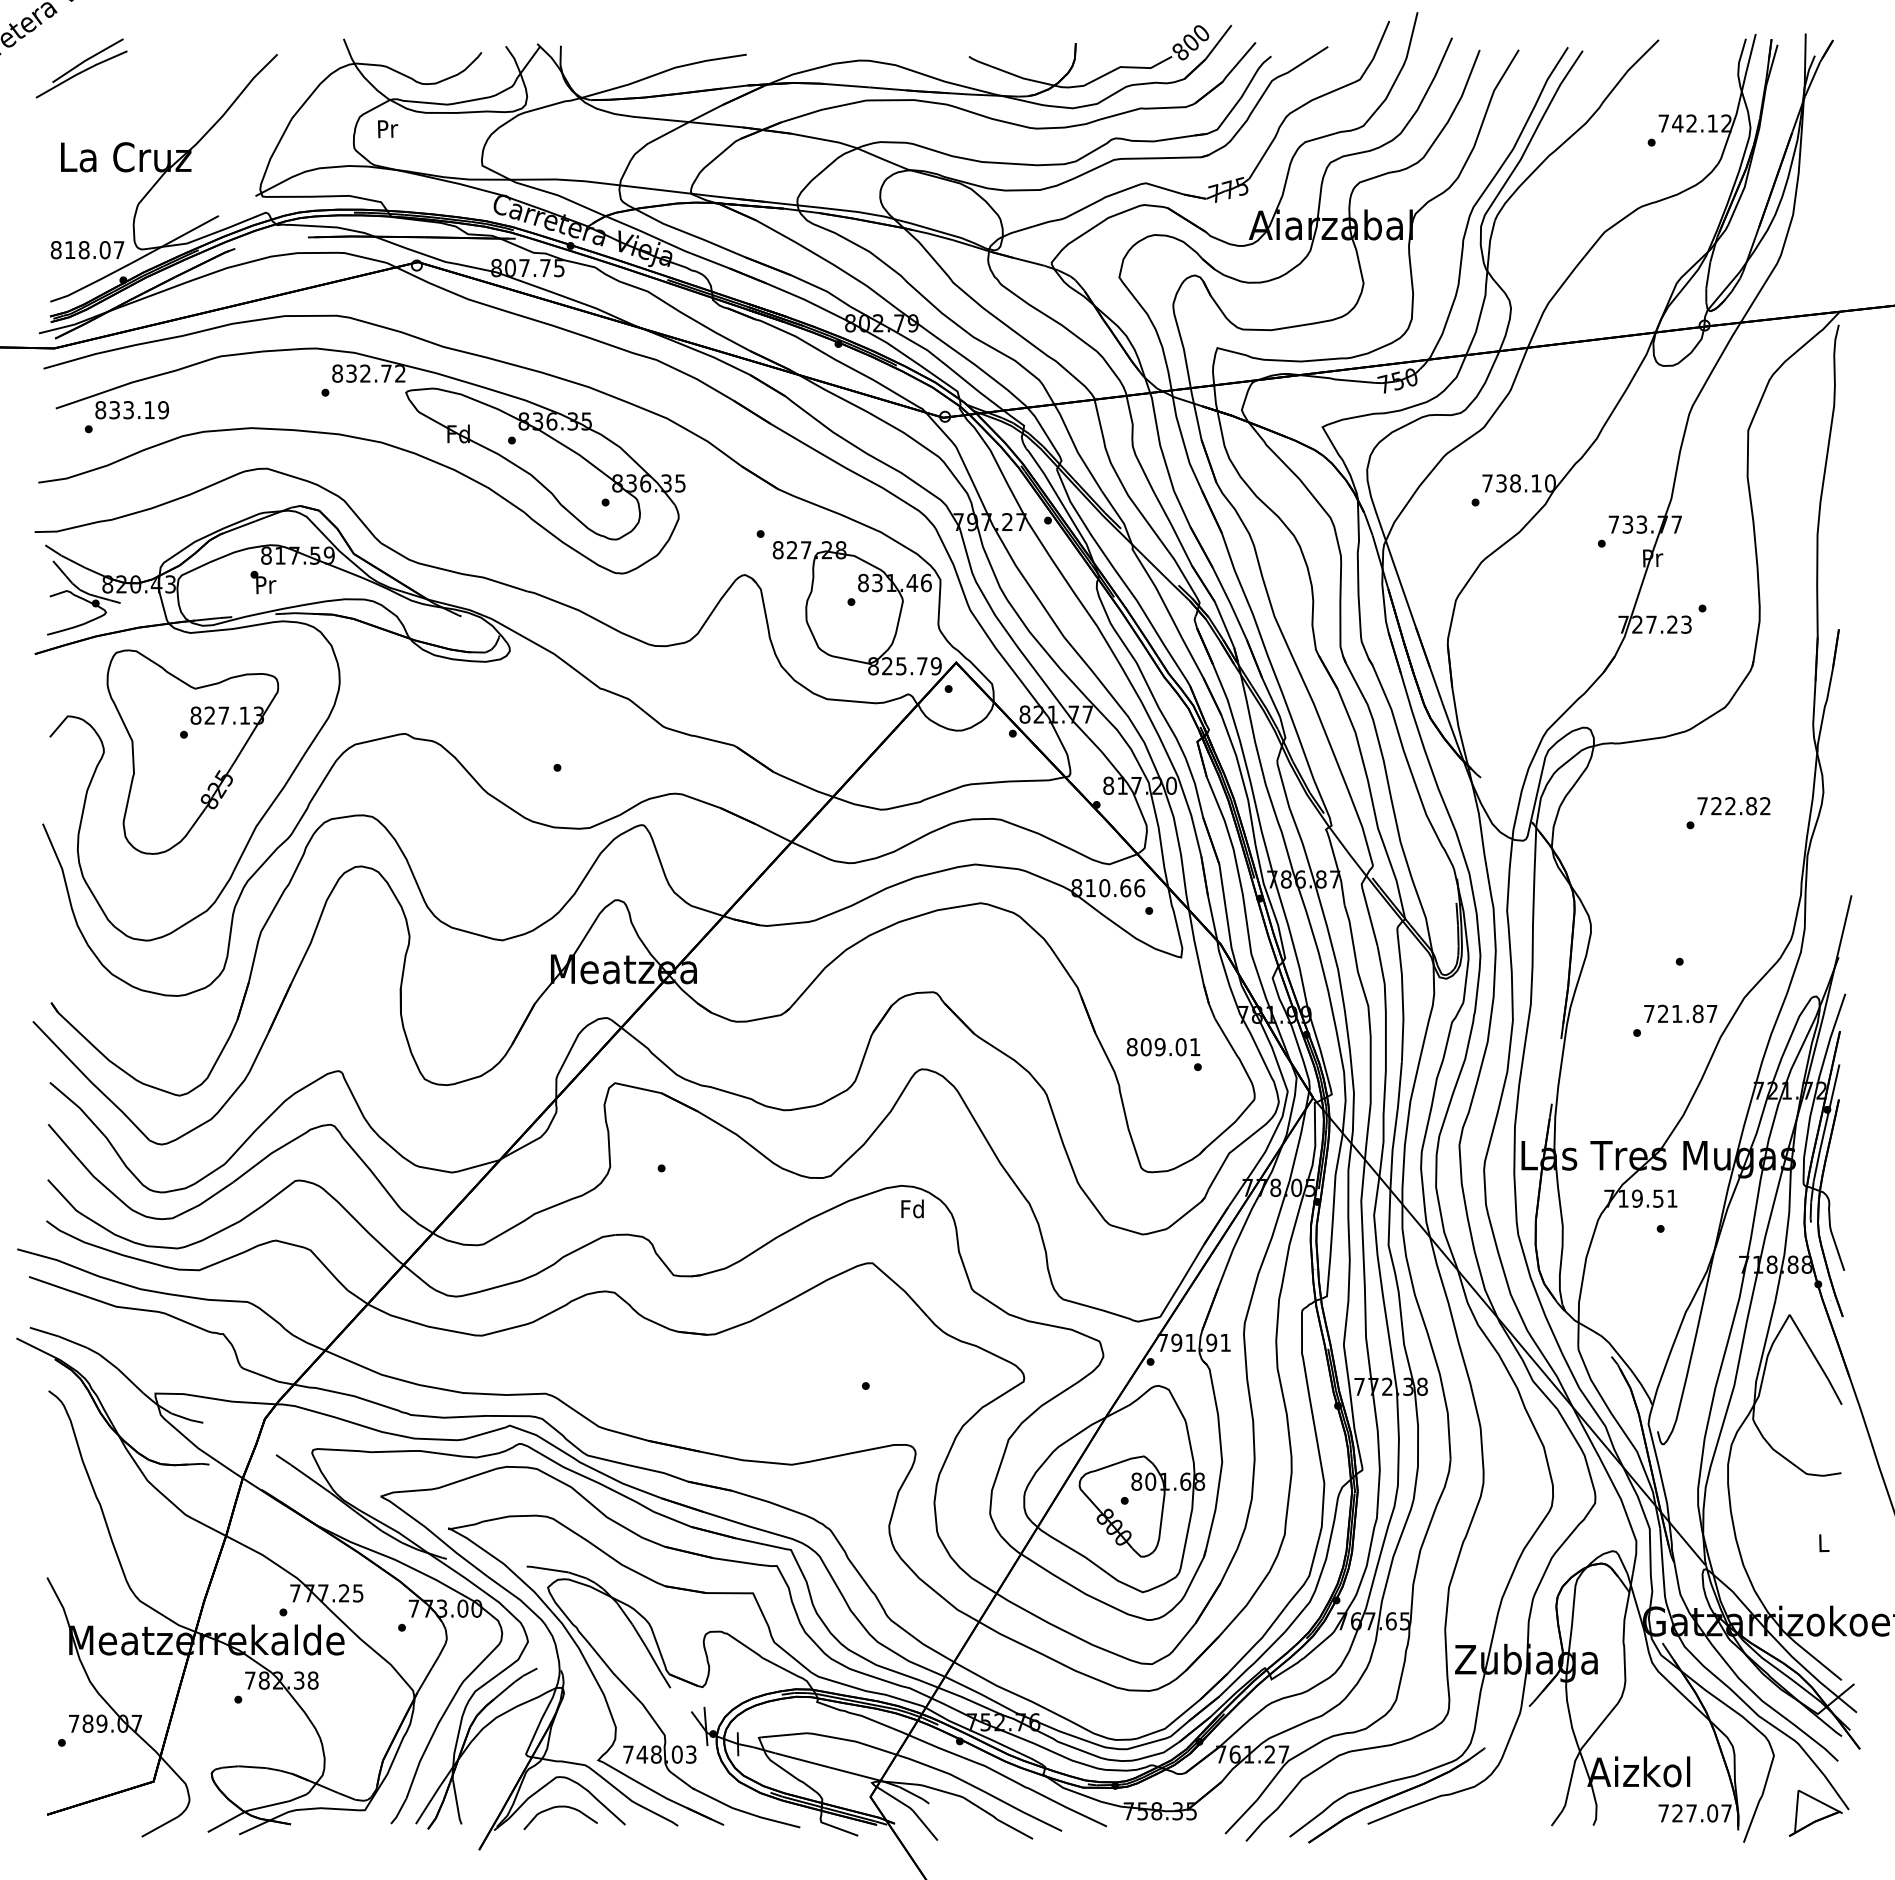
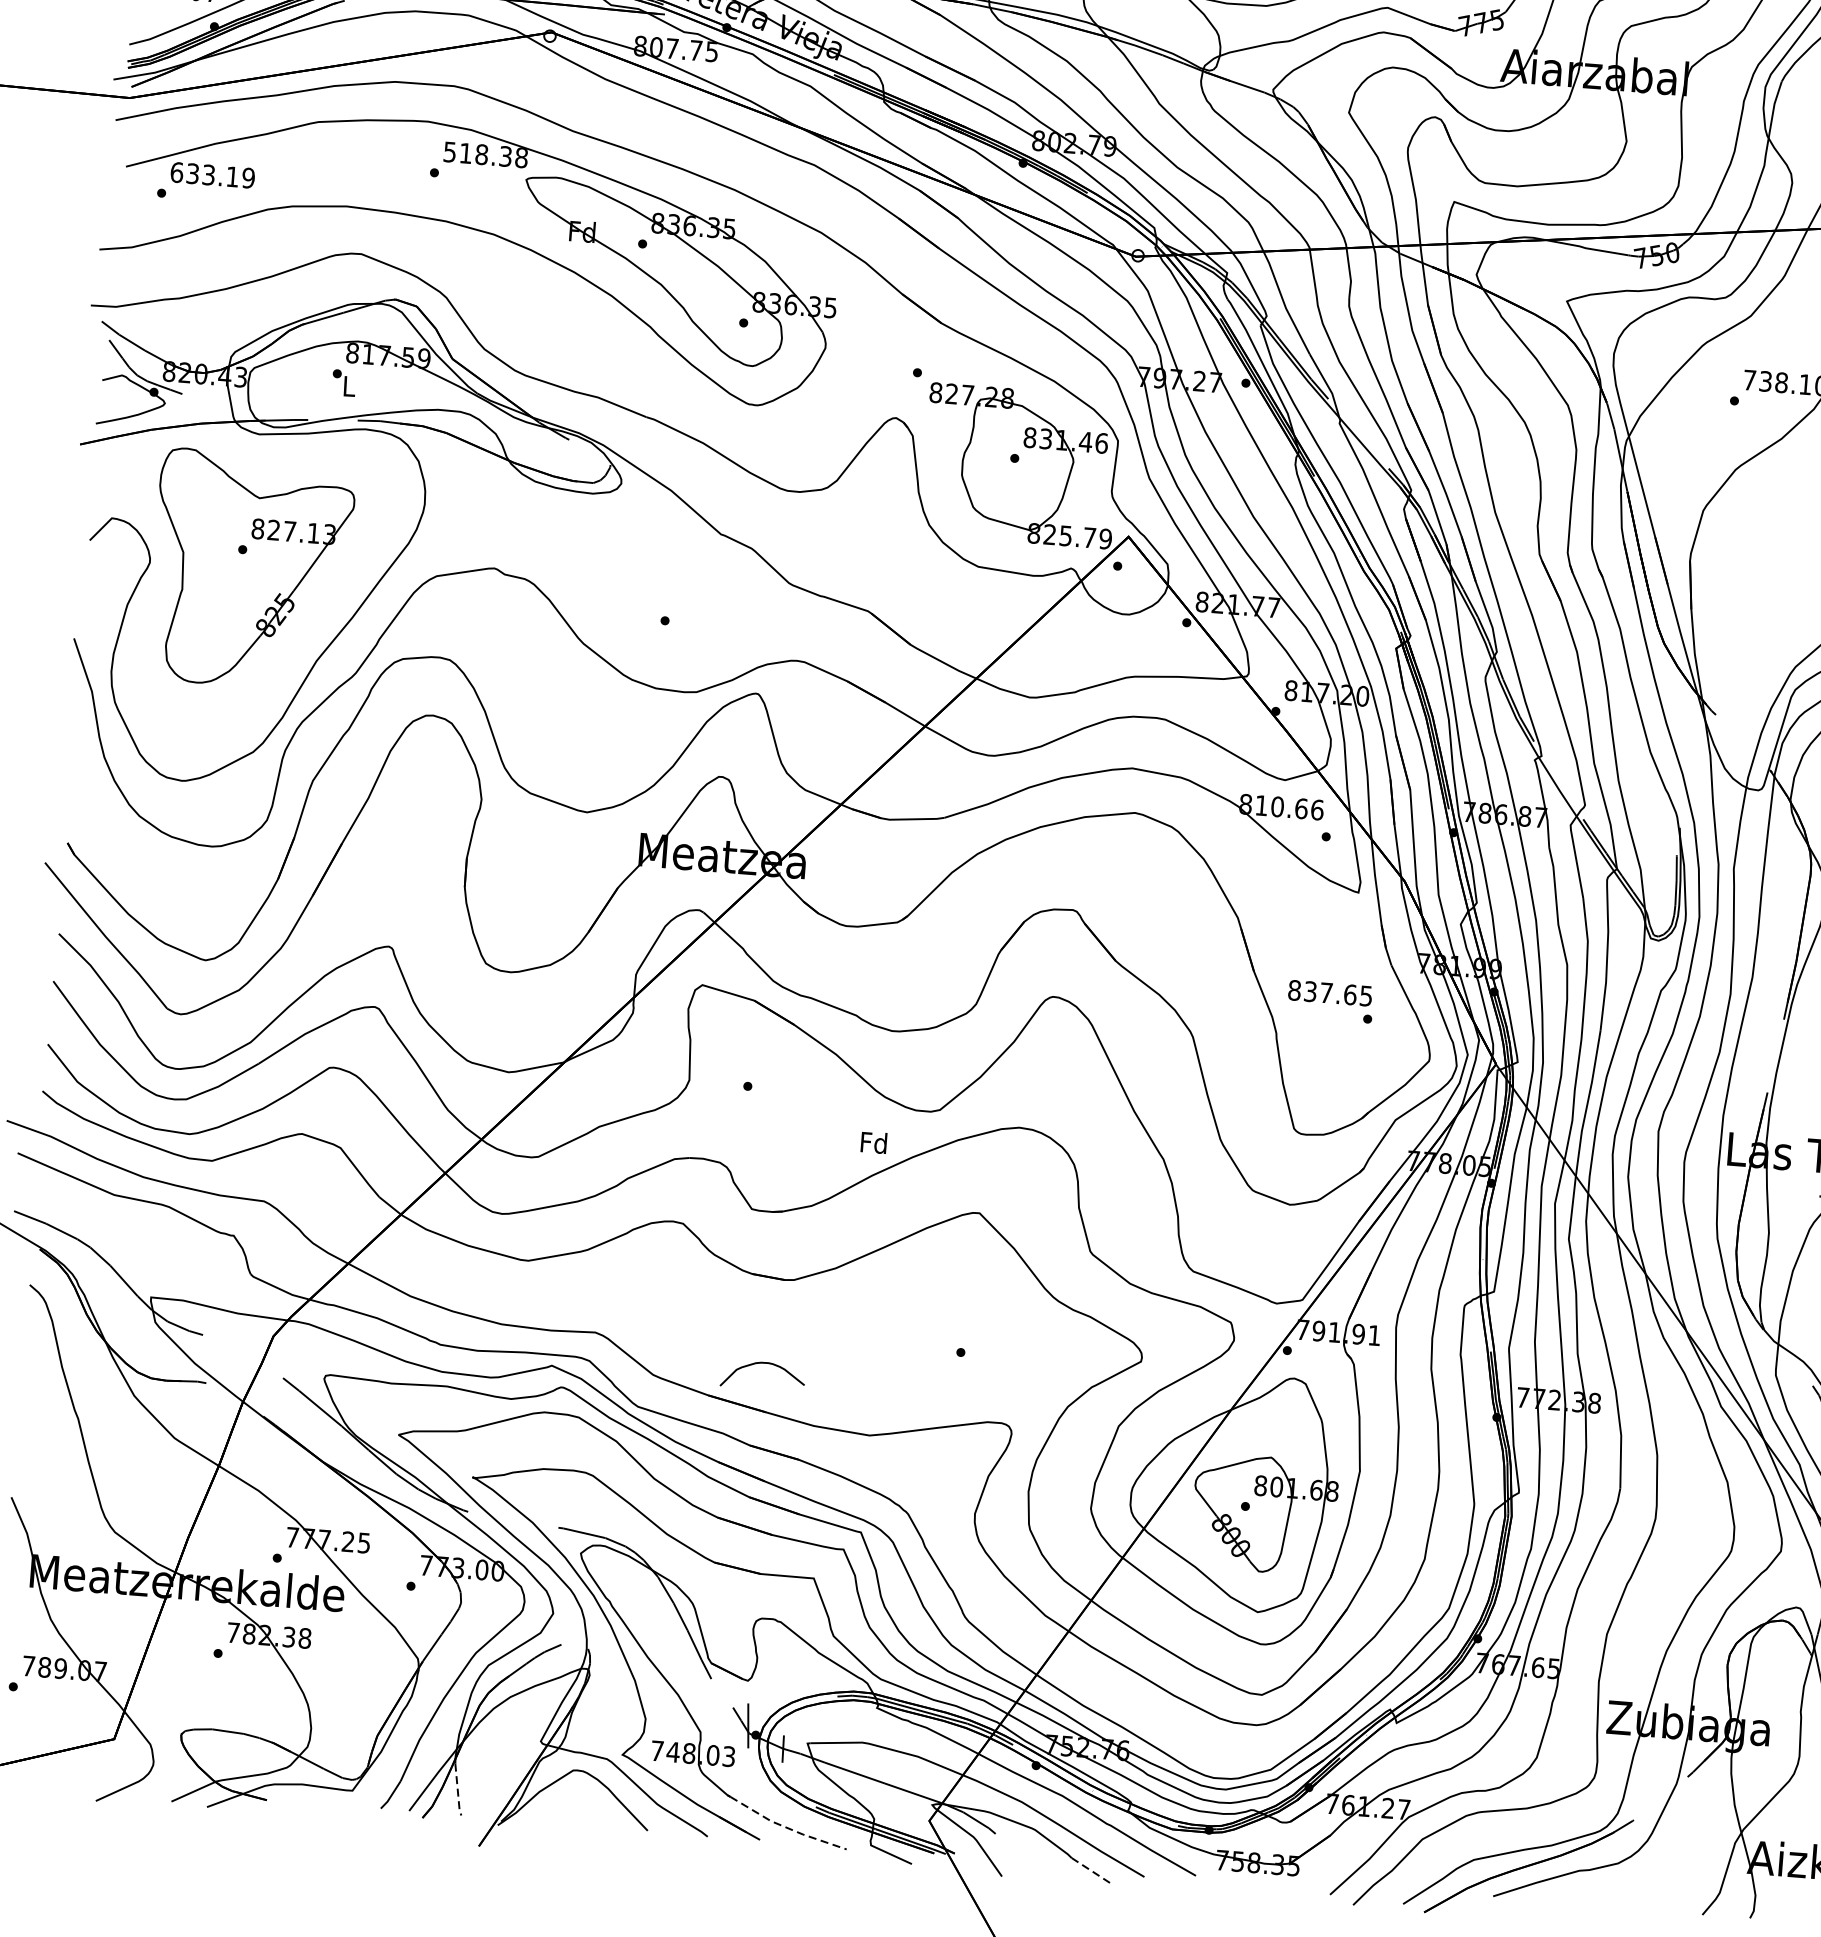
text: (368, 373) -> (485, 154), 832.72 -> 518.38
text: (100, 410) -> (176, 172), 833.19 -> 633.19
text: (266, 585) -> (350, 387), Pr -> L
text: (1170, 1047) -> (1338, 994), 809.01 -> 837.65
text: (912, 1208) -> (873, 1142), moved
line: (456, 1802) -> (457, 1790), solid -> dashed
curve: (560, 1807) -> (763, 1363), moved
line: (746, 1812) -> (786, 1827), solid -> dashed
line: (1015, 1829) -> (1091, 1870), solid -> dashed

